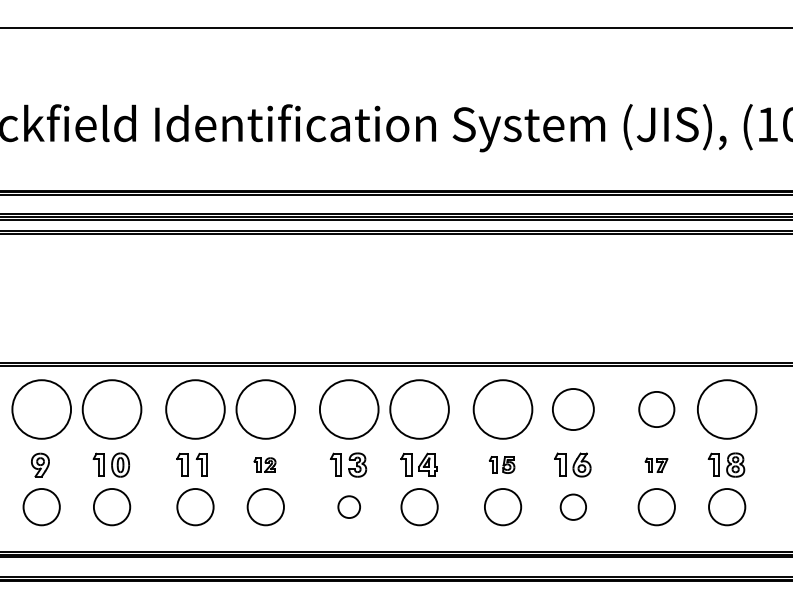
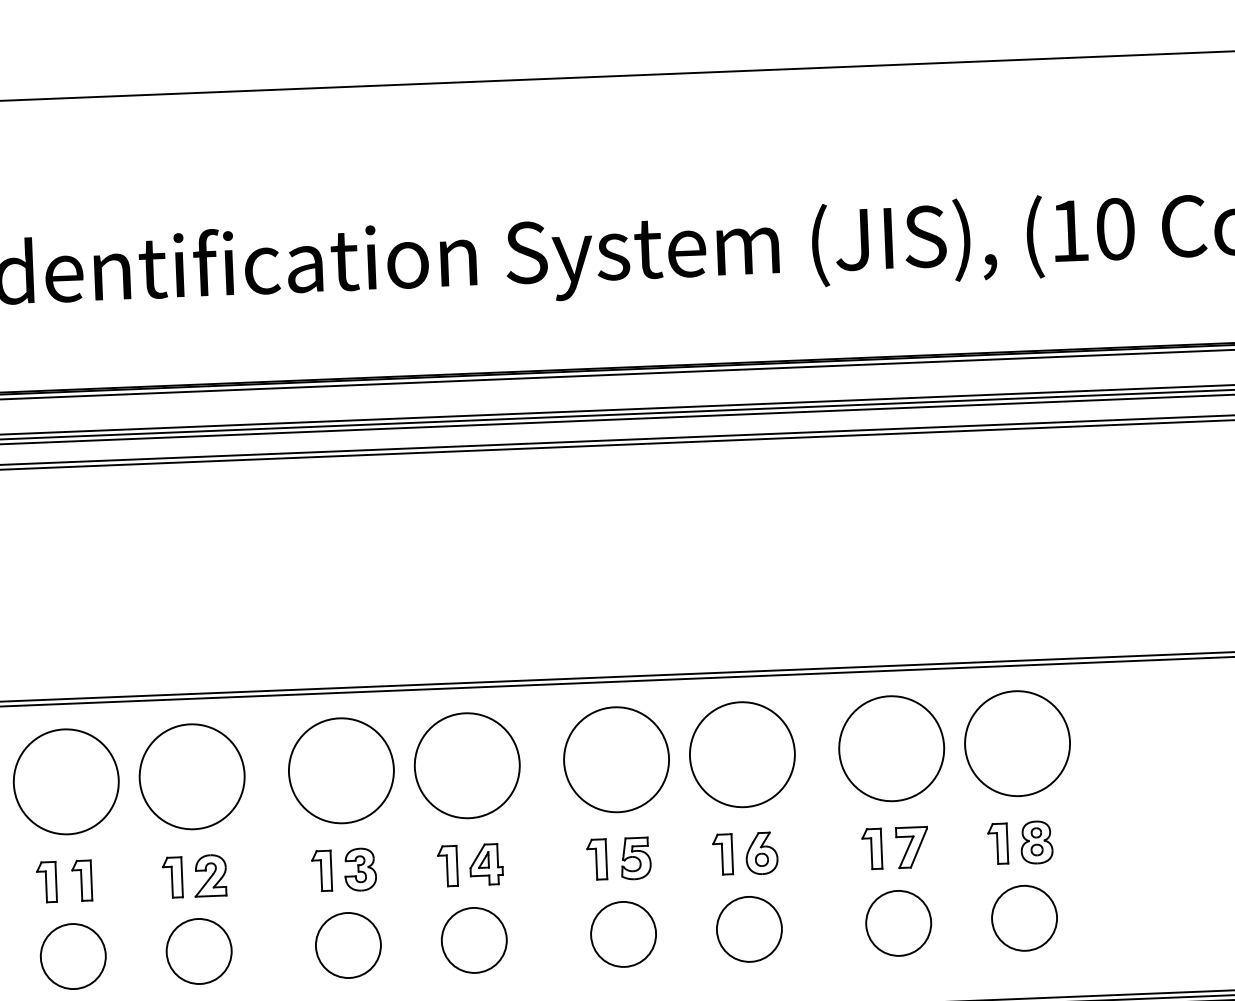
circle: (573, 409) -> (742, 754), size x1.43
circle: (656, 409) -> (891, 748), size x1.67
part: (264, 464) -> (193, 875), size x1.67
part: (501, 464) -> (617, 858), size x1.43
part: (656, 465) -> (895, 848), size x1.67
circle: (349, 507) -> (348, 946), size x1.67
circle: (573, 507) -> (749, 930), size x1.43

